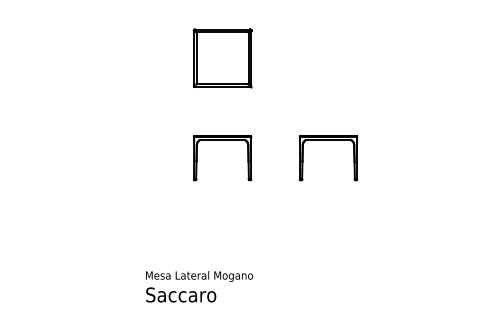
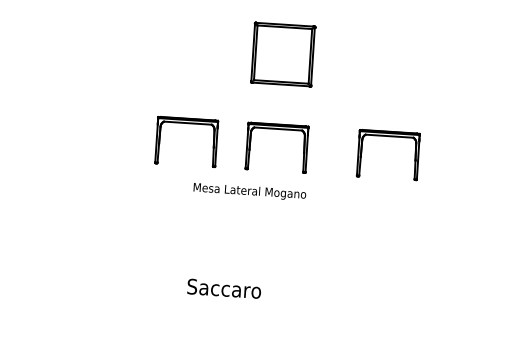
part: (222, 58) -> (283, 54), moved
part: (136, 140) -> (187, 123), added
text: (199, 276) -> (249, 191), moved

